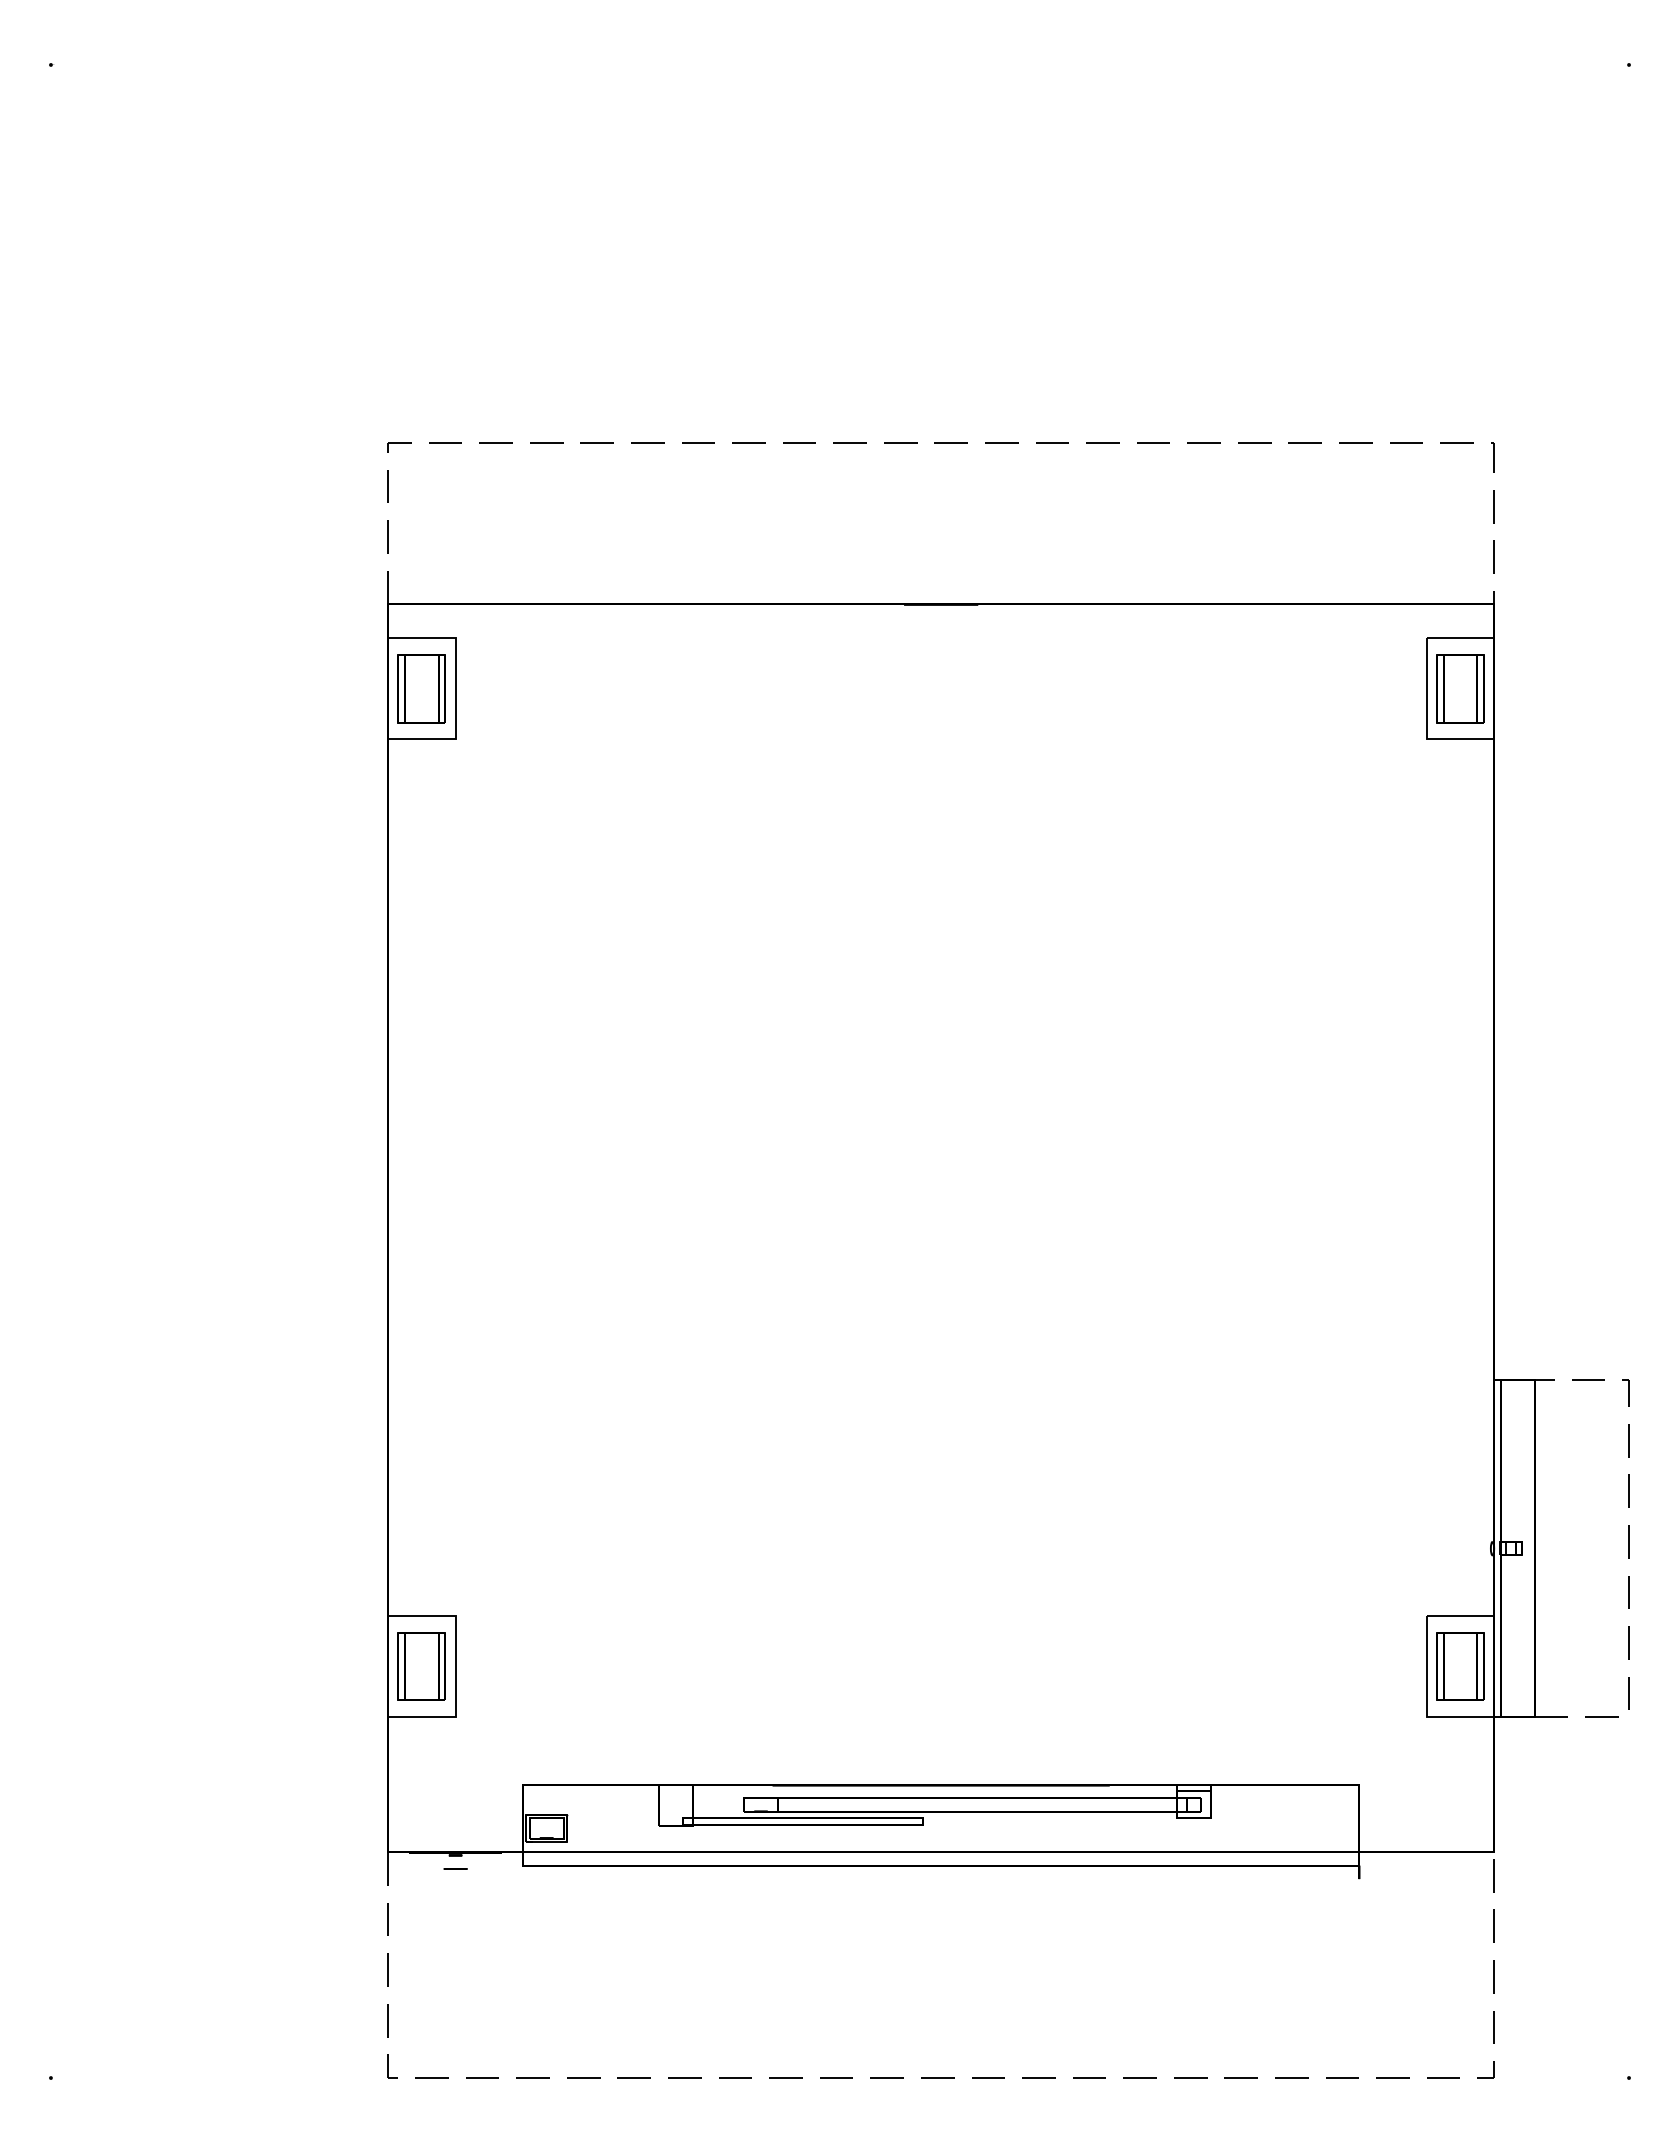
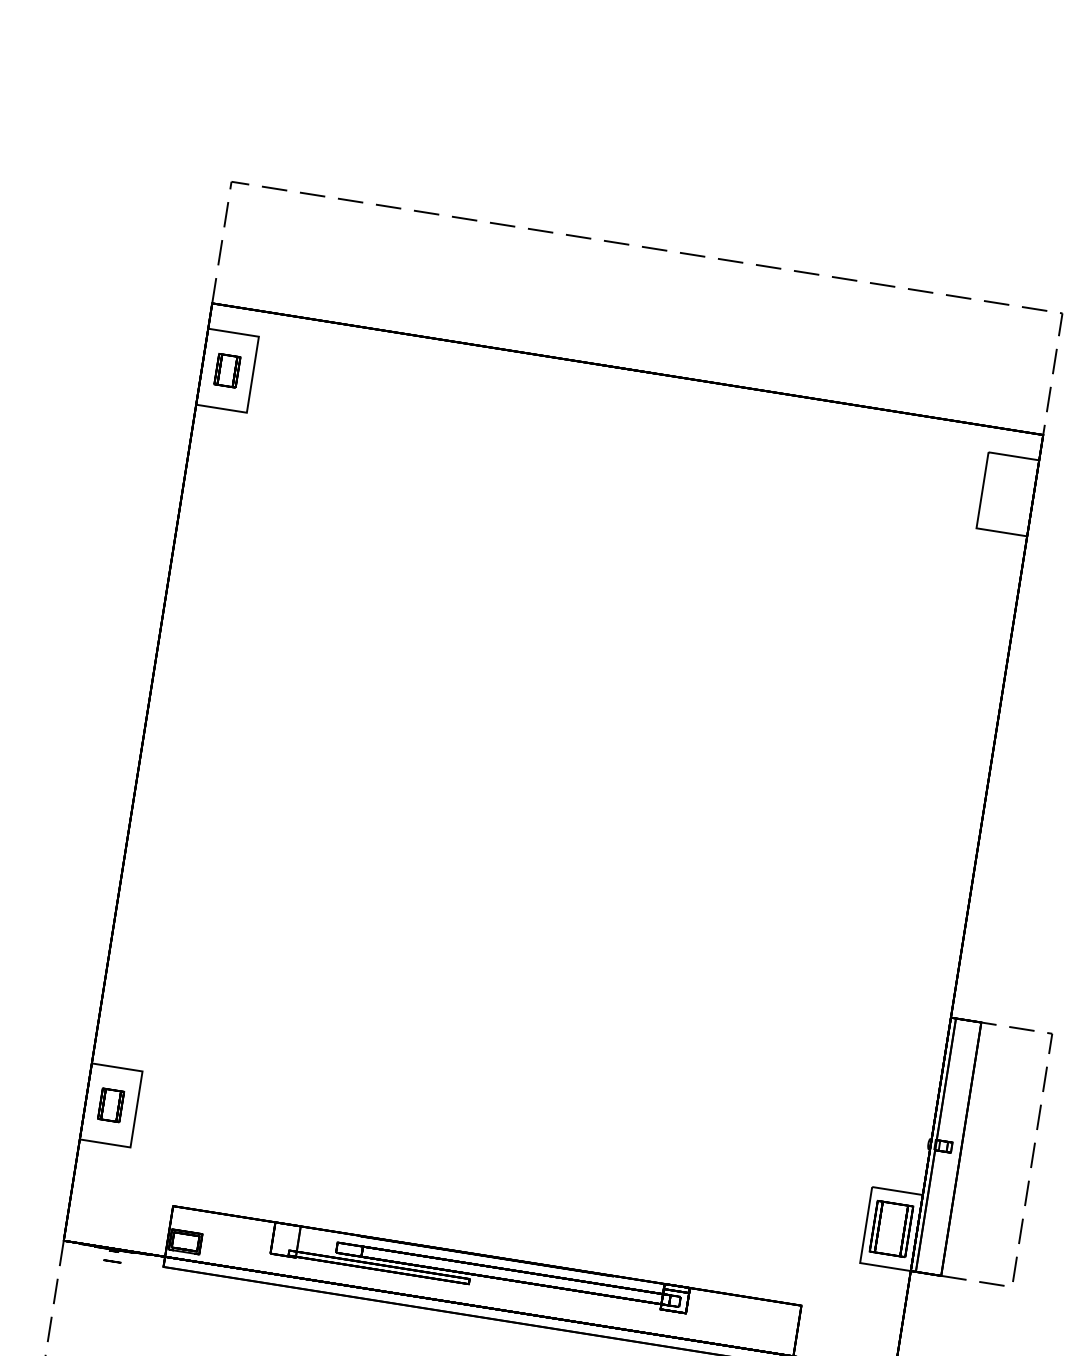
part: (421, 688) -> (227, 370), size x0.6
part: (1460, 688) -> (1007, 494), removed
part: (421, 1666) -> (110, 1105), size x0.6

